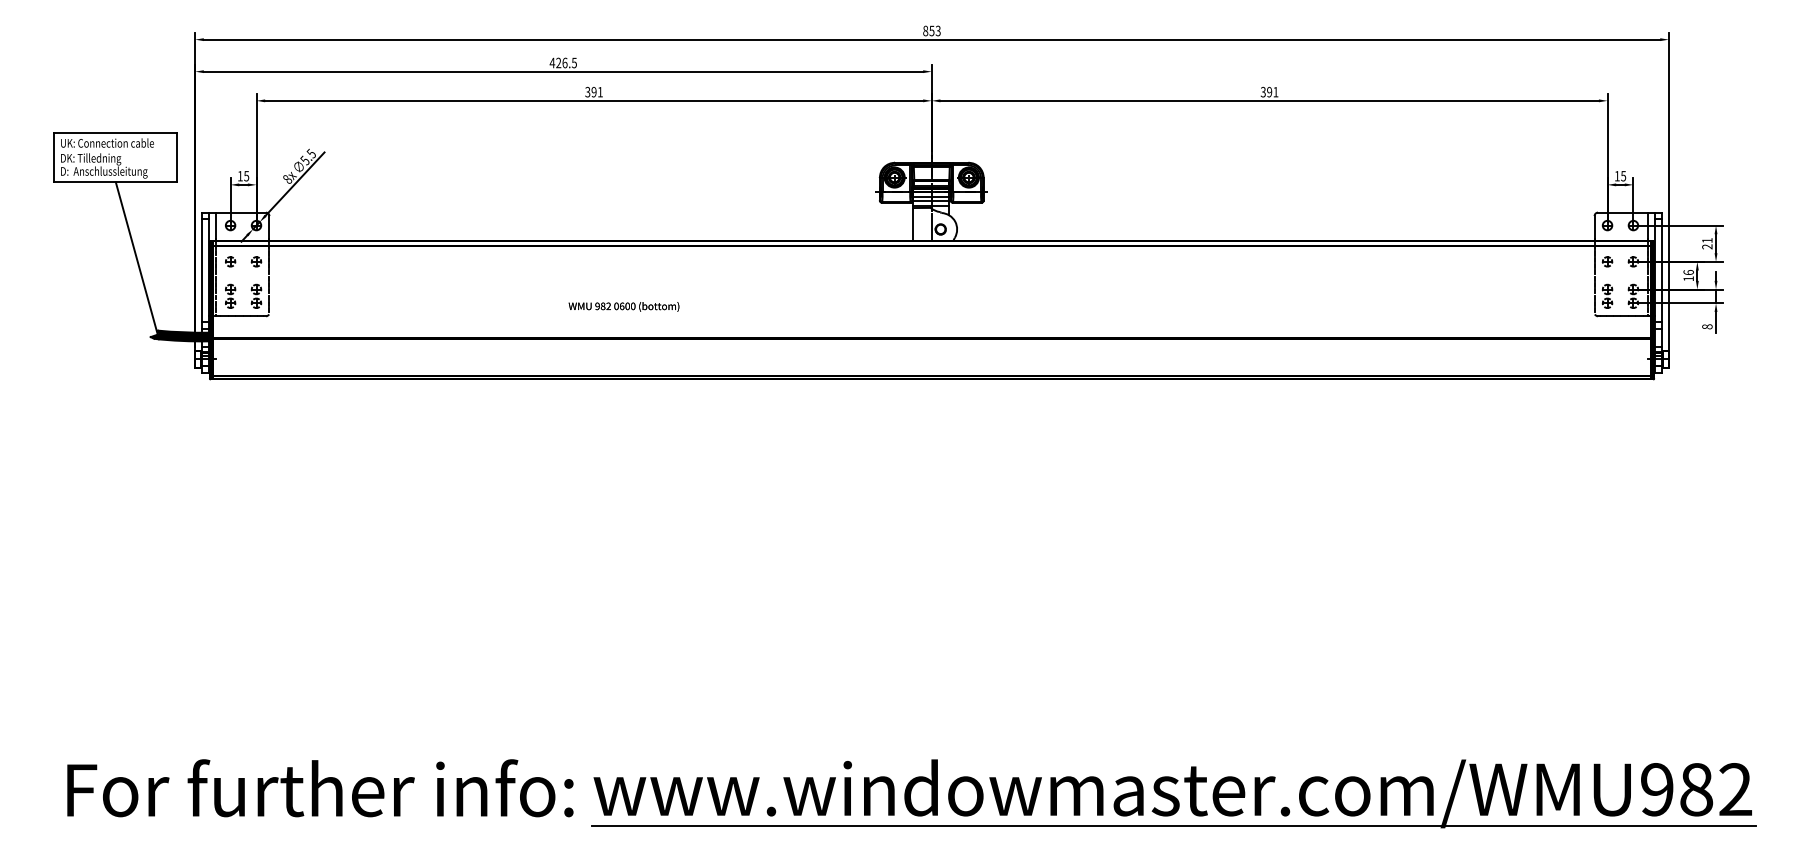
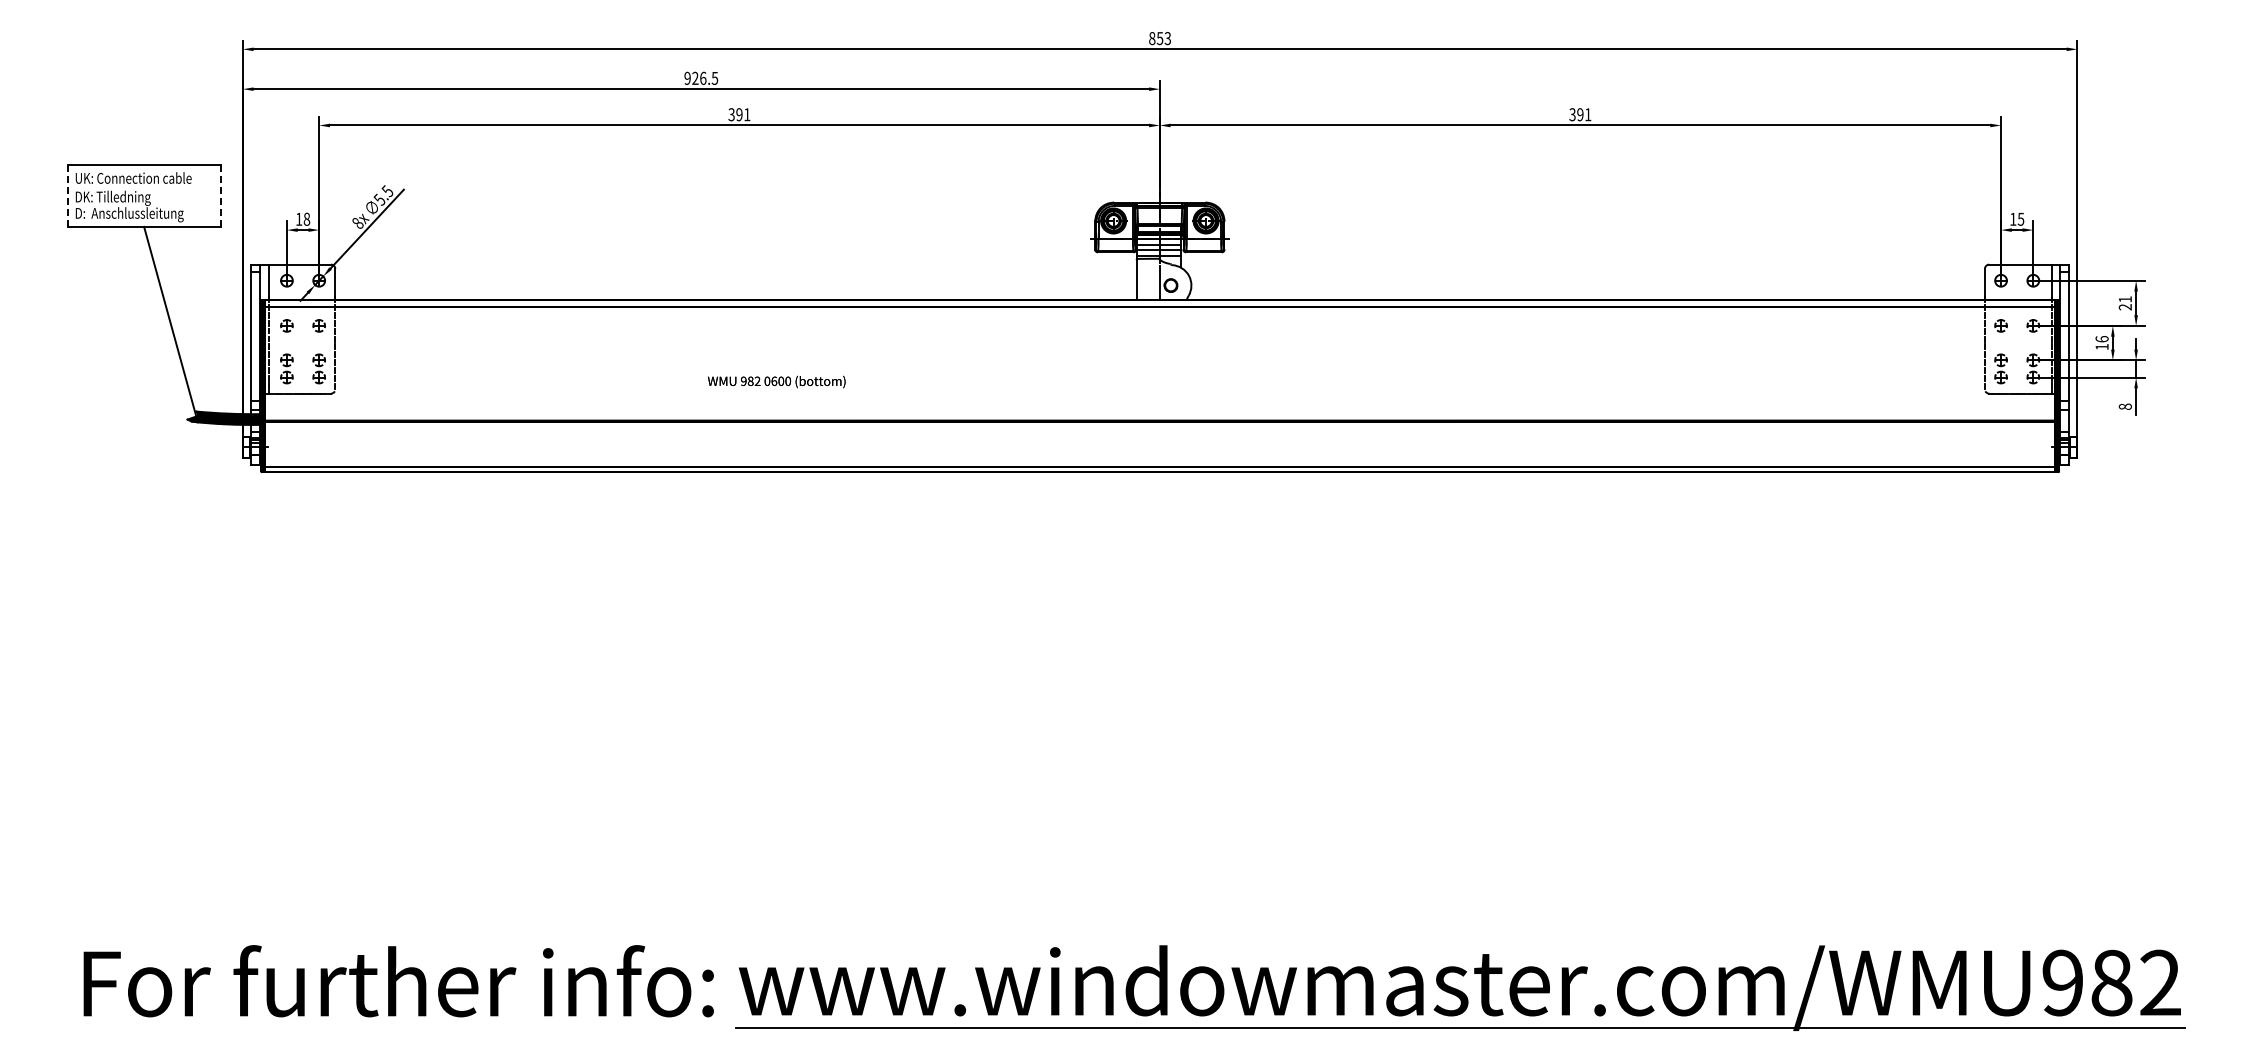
text: (552, 62) -> (687, 77), 426.5 -> 926.5
line: (54, 157) -> (67, 196), solid -> dashed
line: (177, 157) -> (220, 196), solid -> dashed
text: (246, 175) -> (306, 218), 15 -> 18

